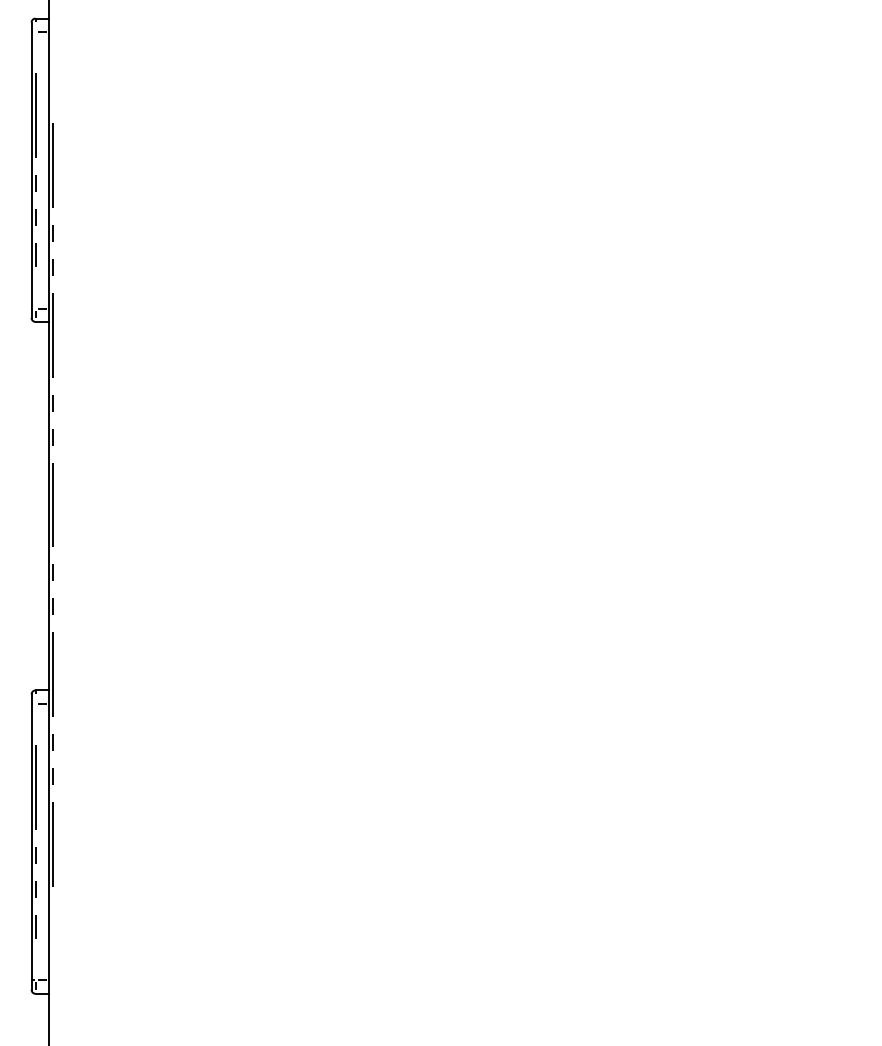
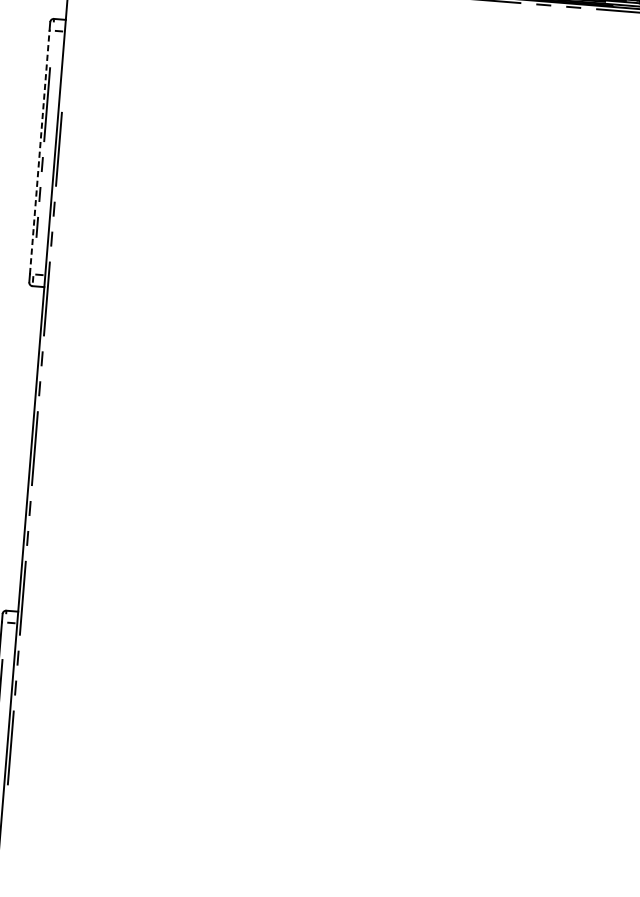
line: (31, 169) -> (39, 151), solid -> dashed

